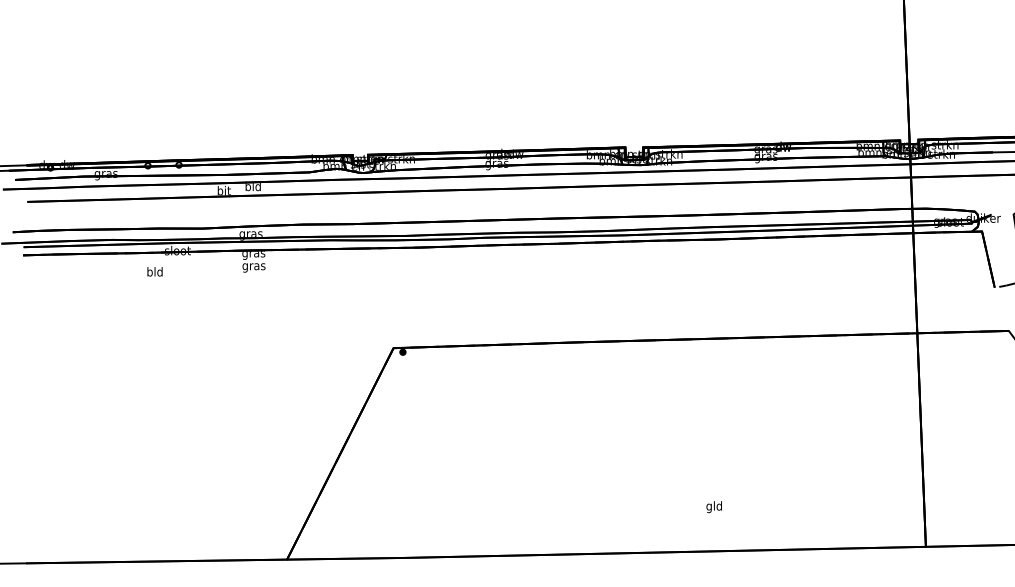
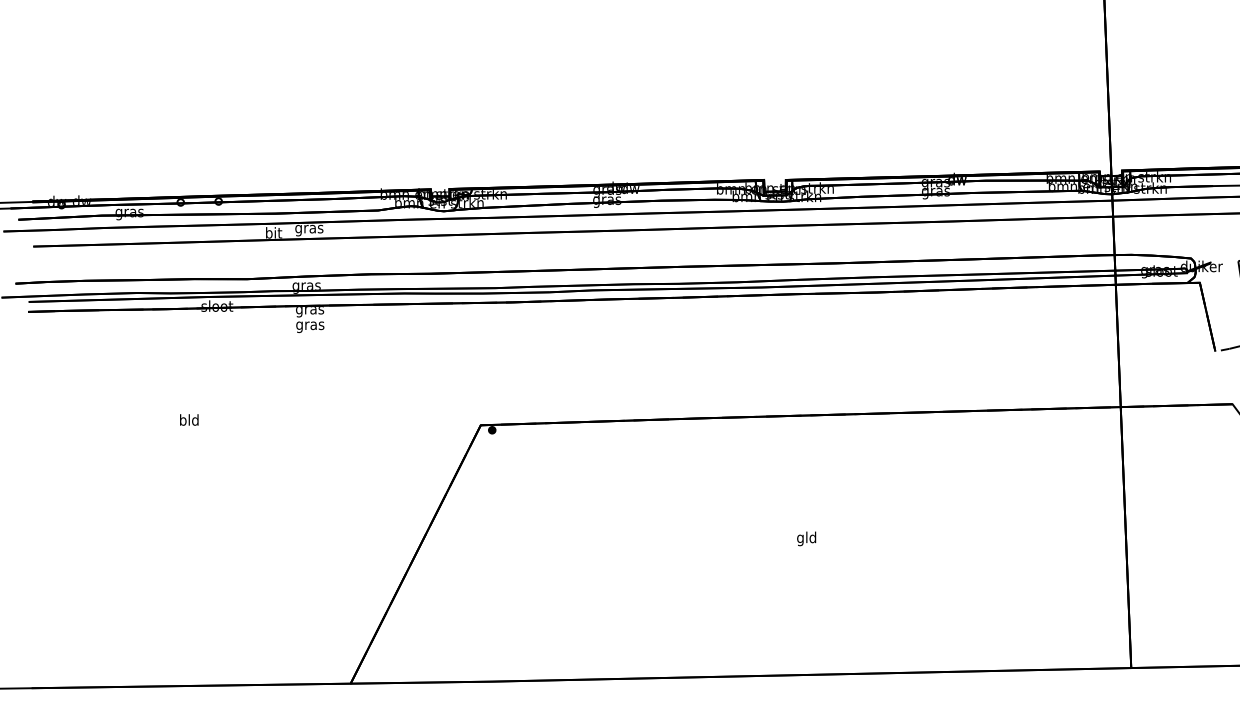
text: (252, 188) -> (308, 230), bld -> gras
text: (154, 271) -> (188, 419), moved
text: (713, 507) -> (805, 539), moved

